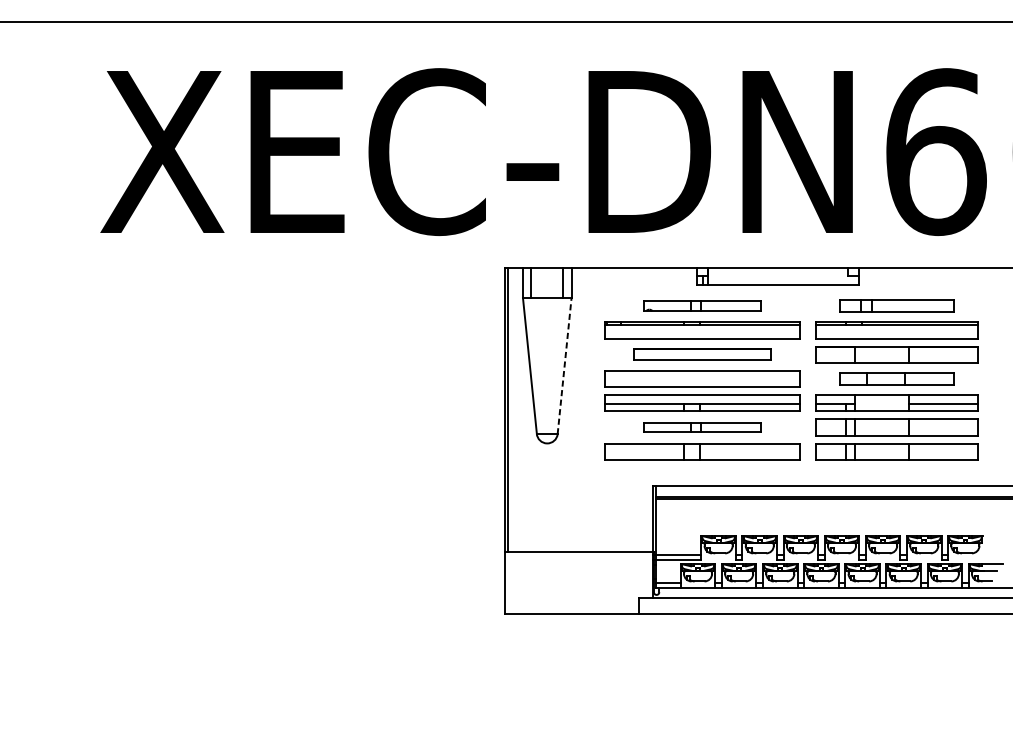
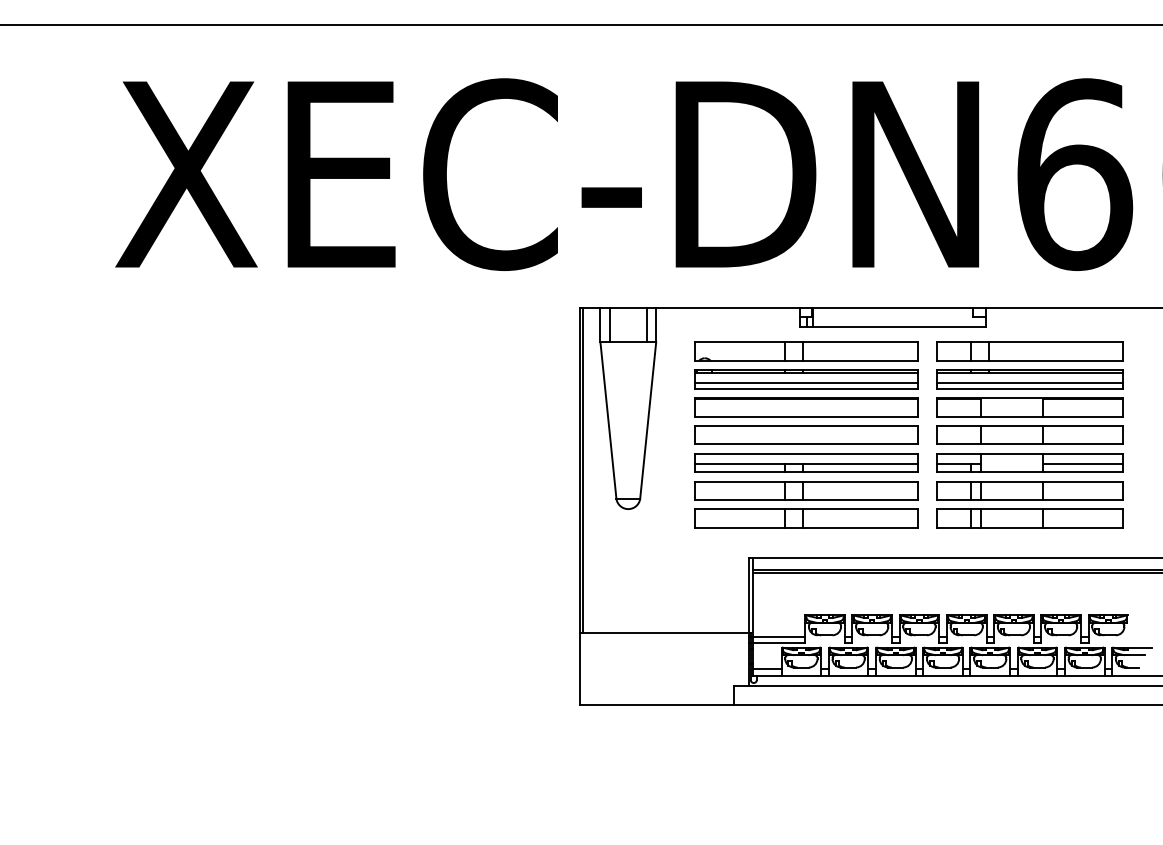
part: (702, 306) -> (806, 351), size x1.67
part: (896, 306) -> (1029, 351), size x1.43
line: (702, 334) -> (806, 383), added
line: (896, 334) -> (1029, 383), added
part: (702, 354) -> (806, 407), size x1.43
line: (564, 366) -> (648, 420), dashed -> solid
part: (896, 378) -> (1029, 434), size x1.43
part: (702, 427) -> (806, 490), size x1.67

